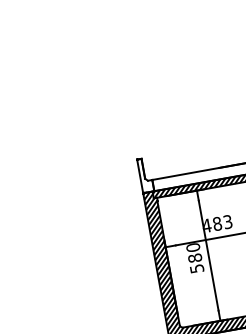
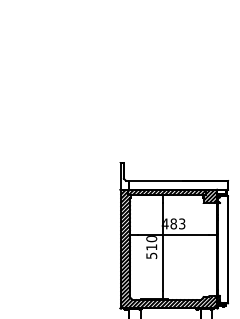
text: (194, 258) -> (151, 247), 580 -> 510

